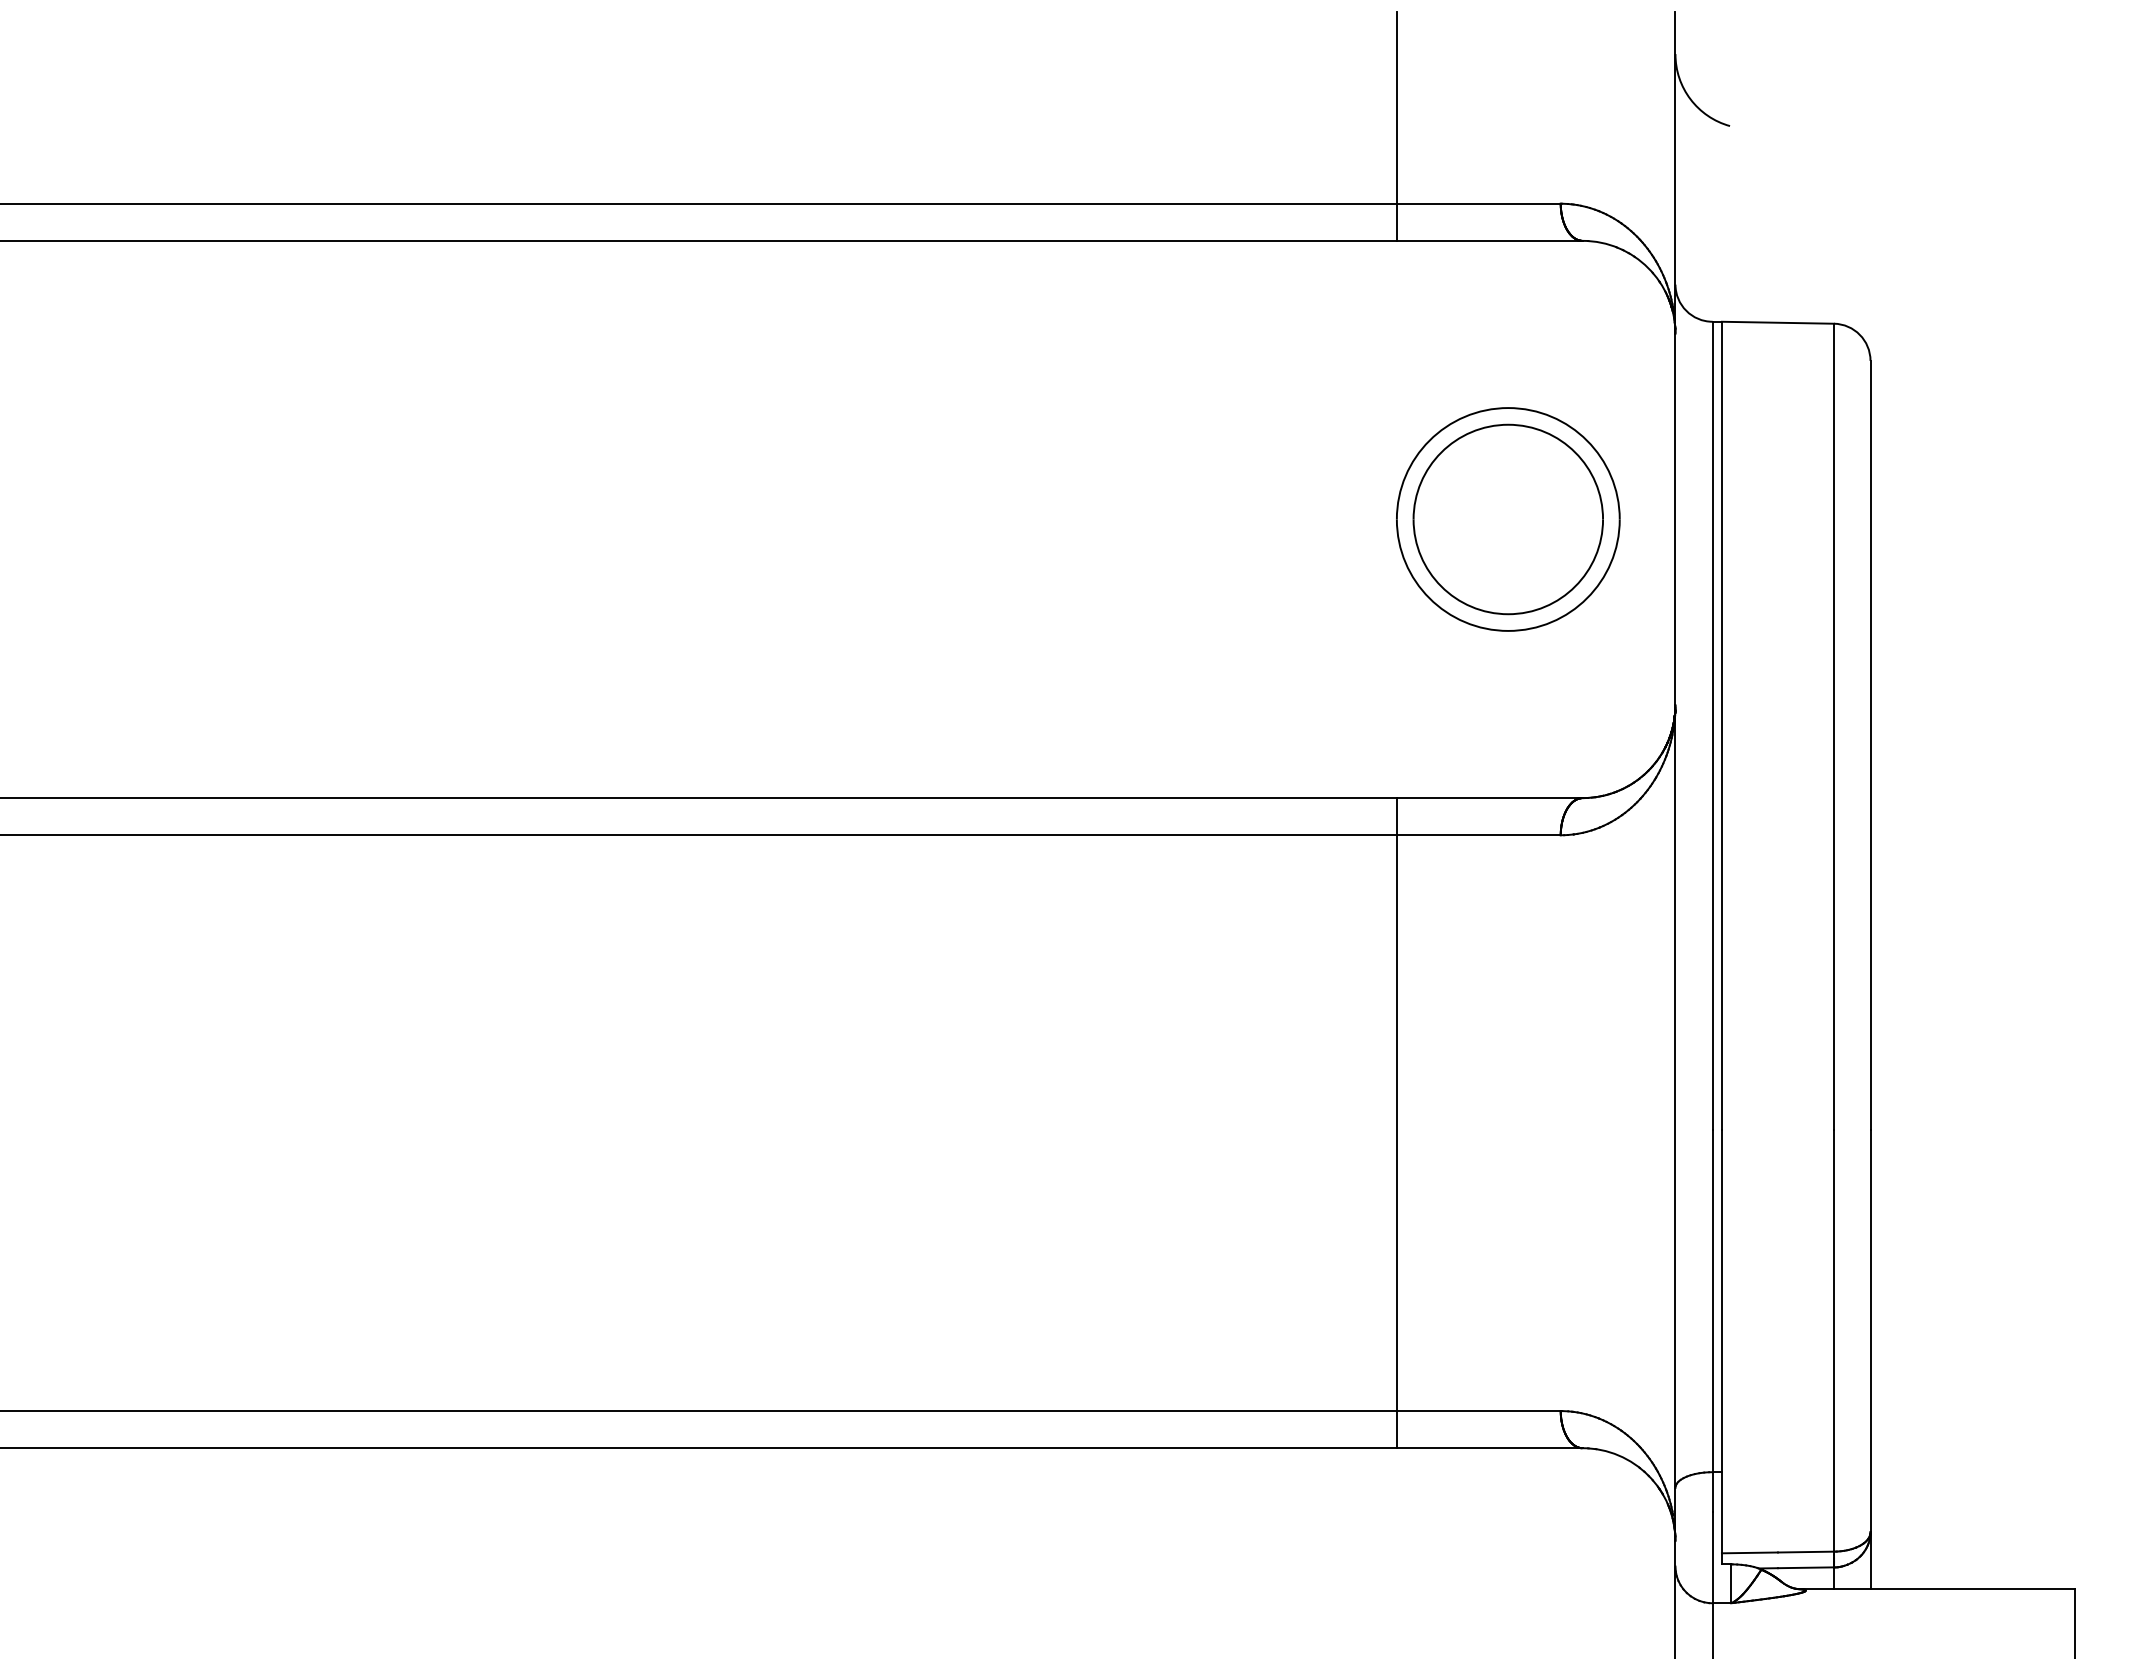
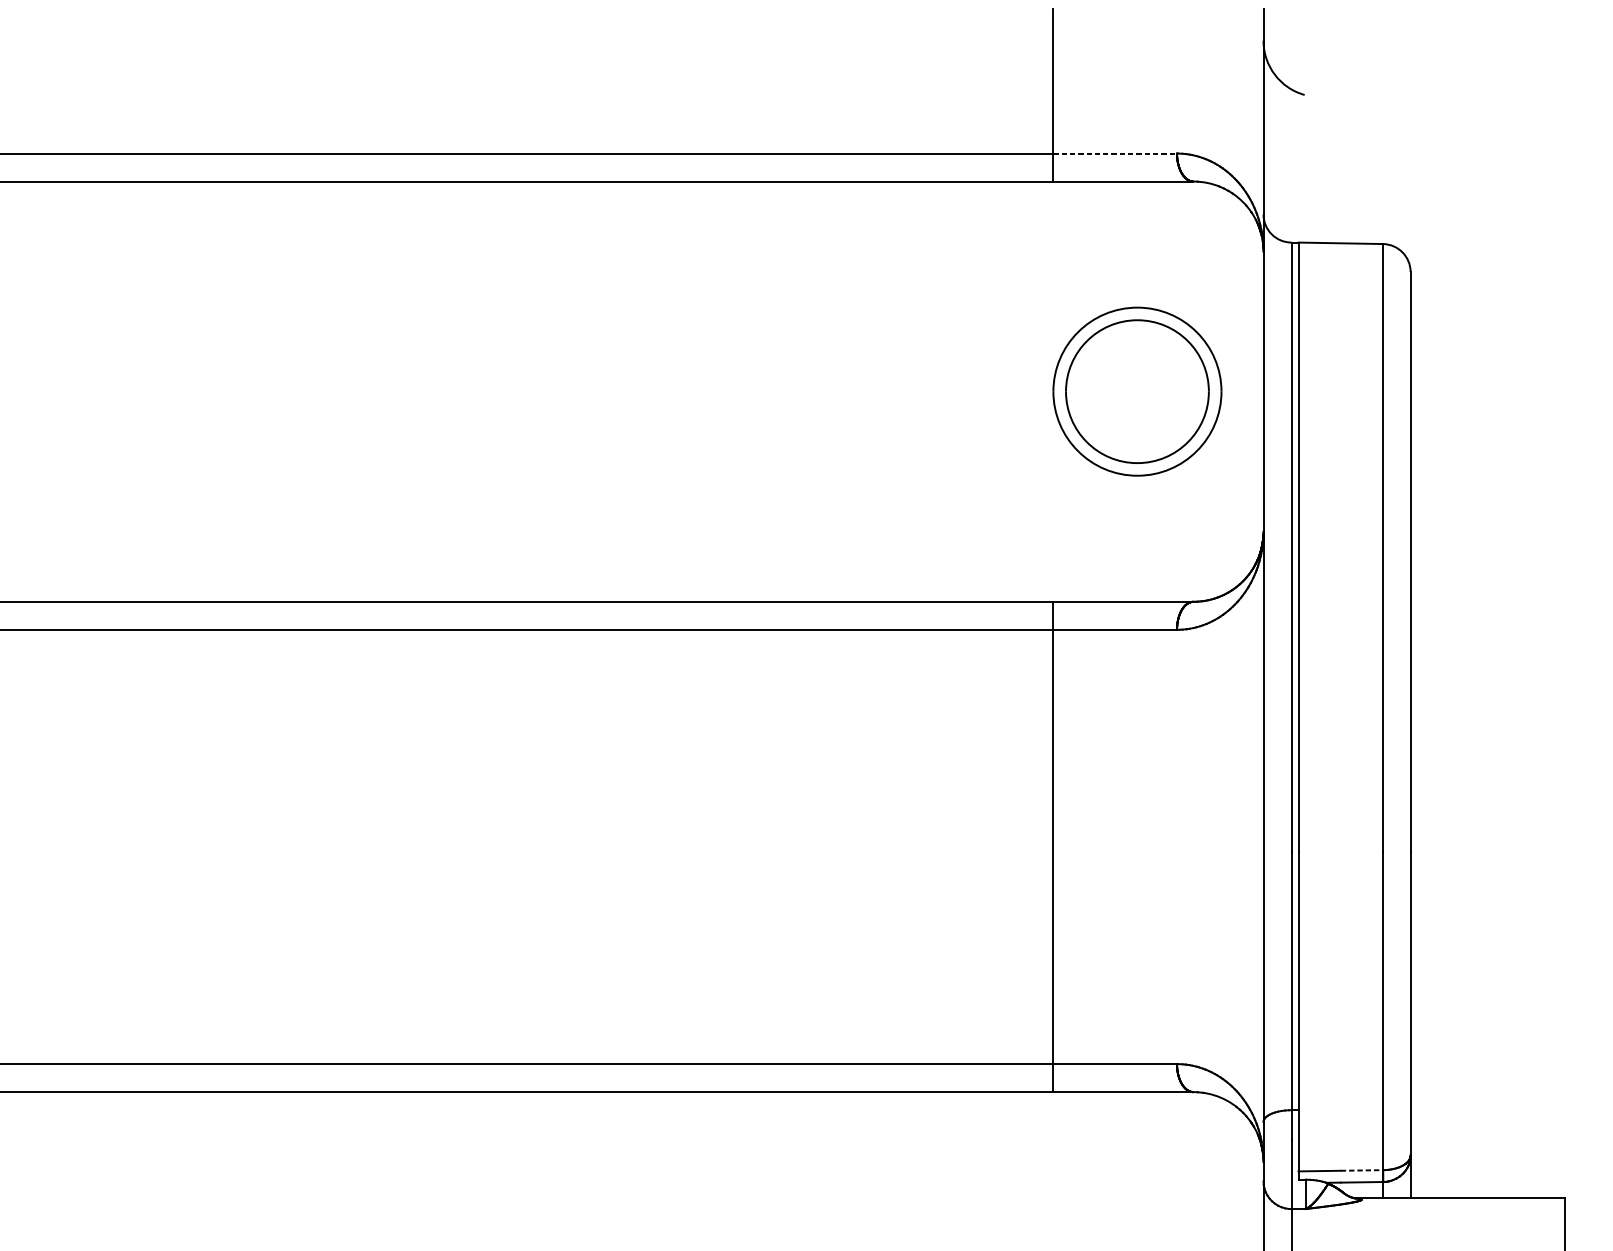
line: (1478, 203) -> (1114, 153), solid -> dashed
line: (1806, 1552) -> (1362, 1170), solid -> dashed

